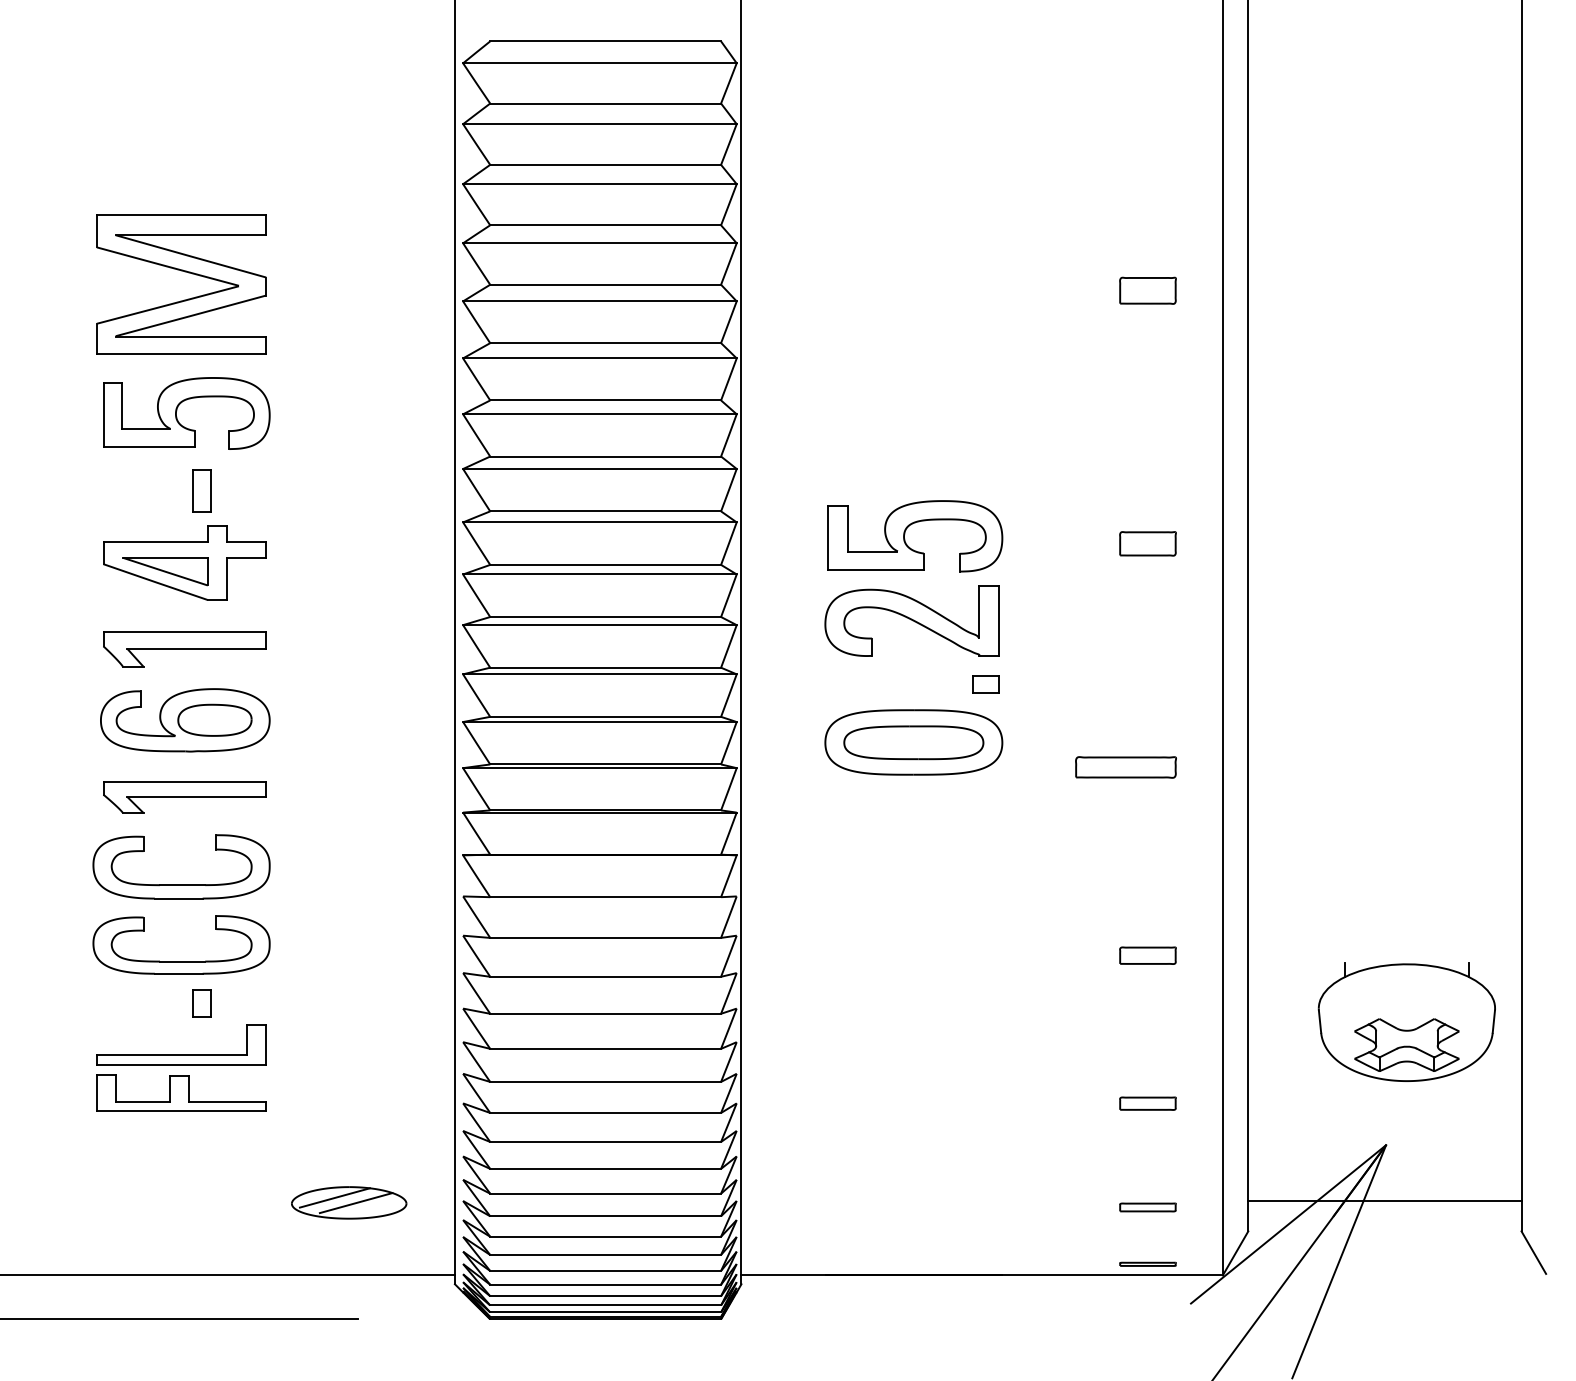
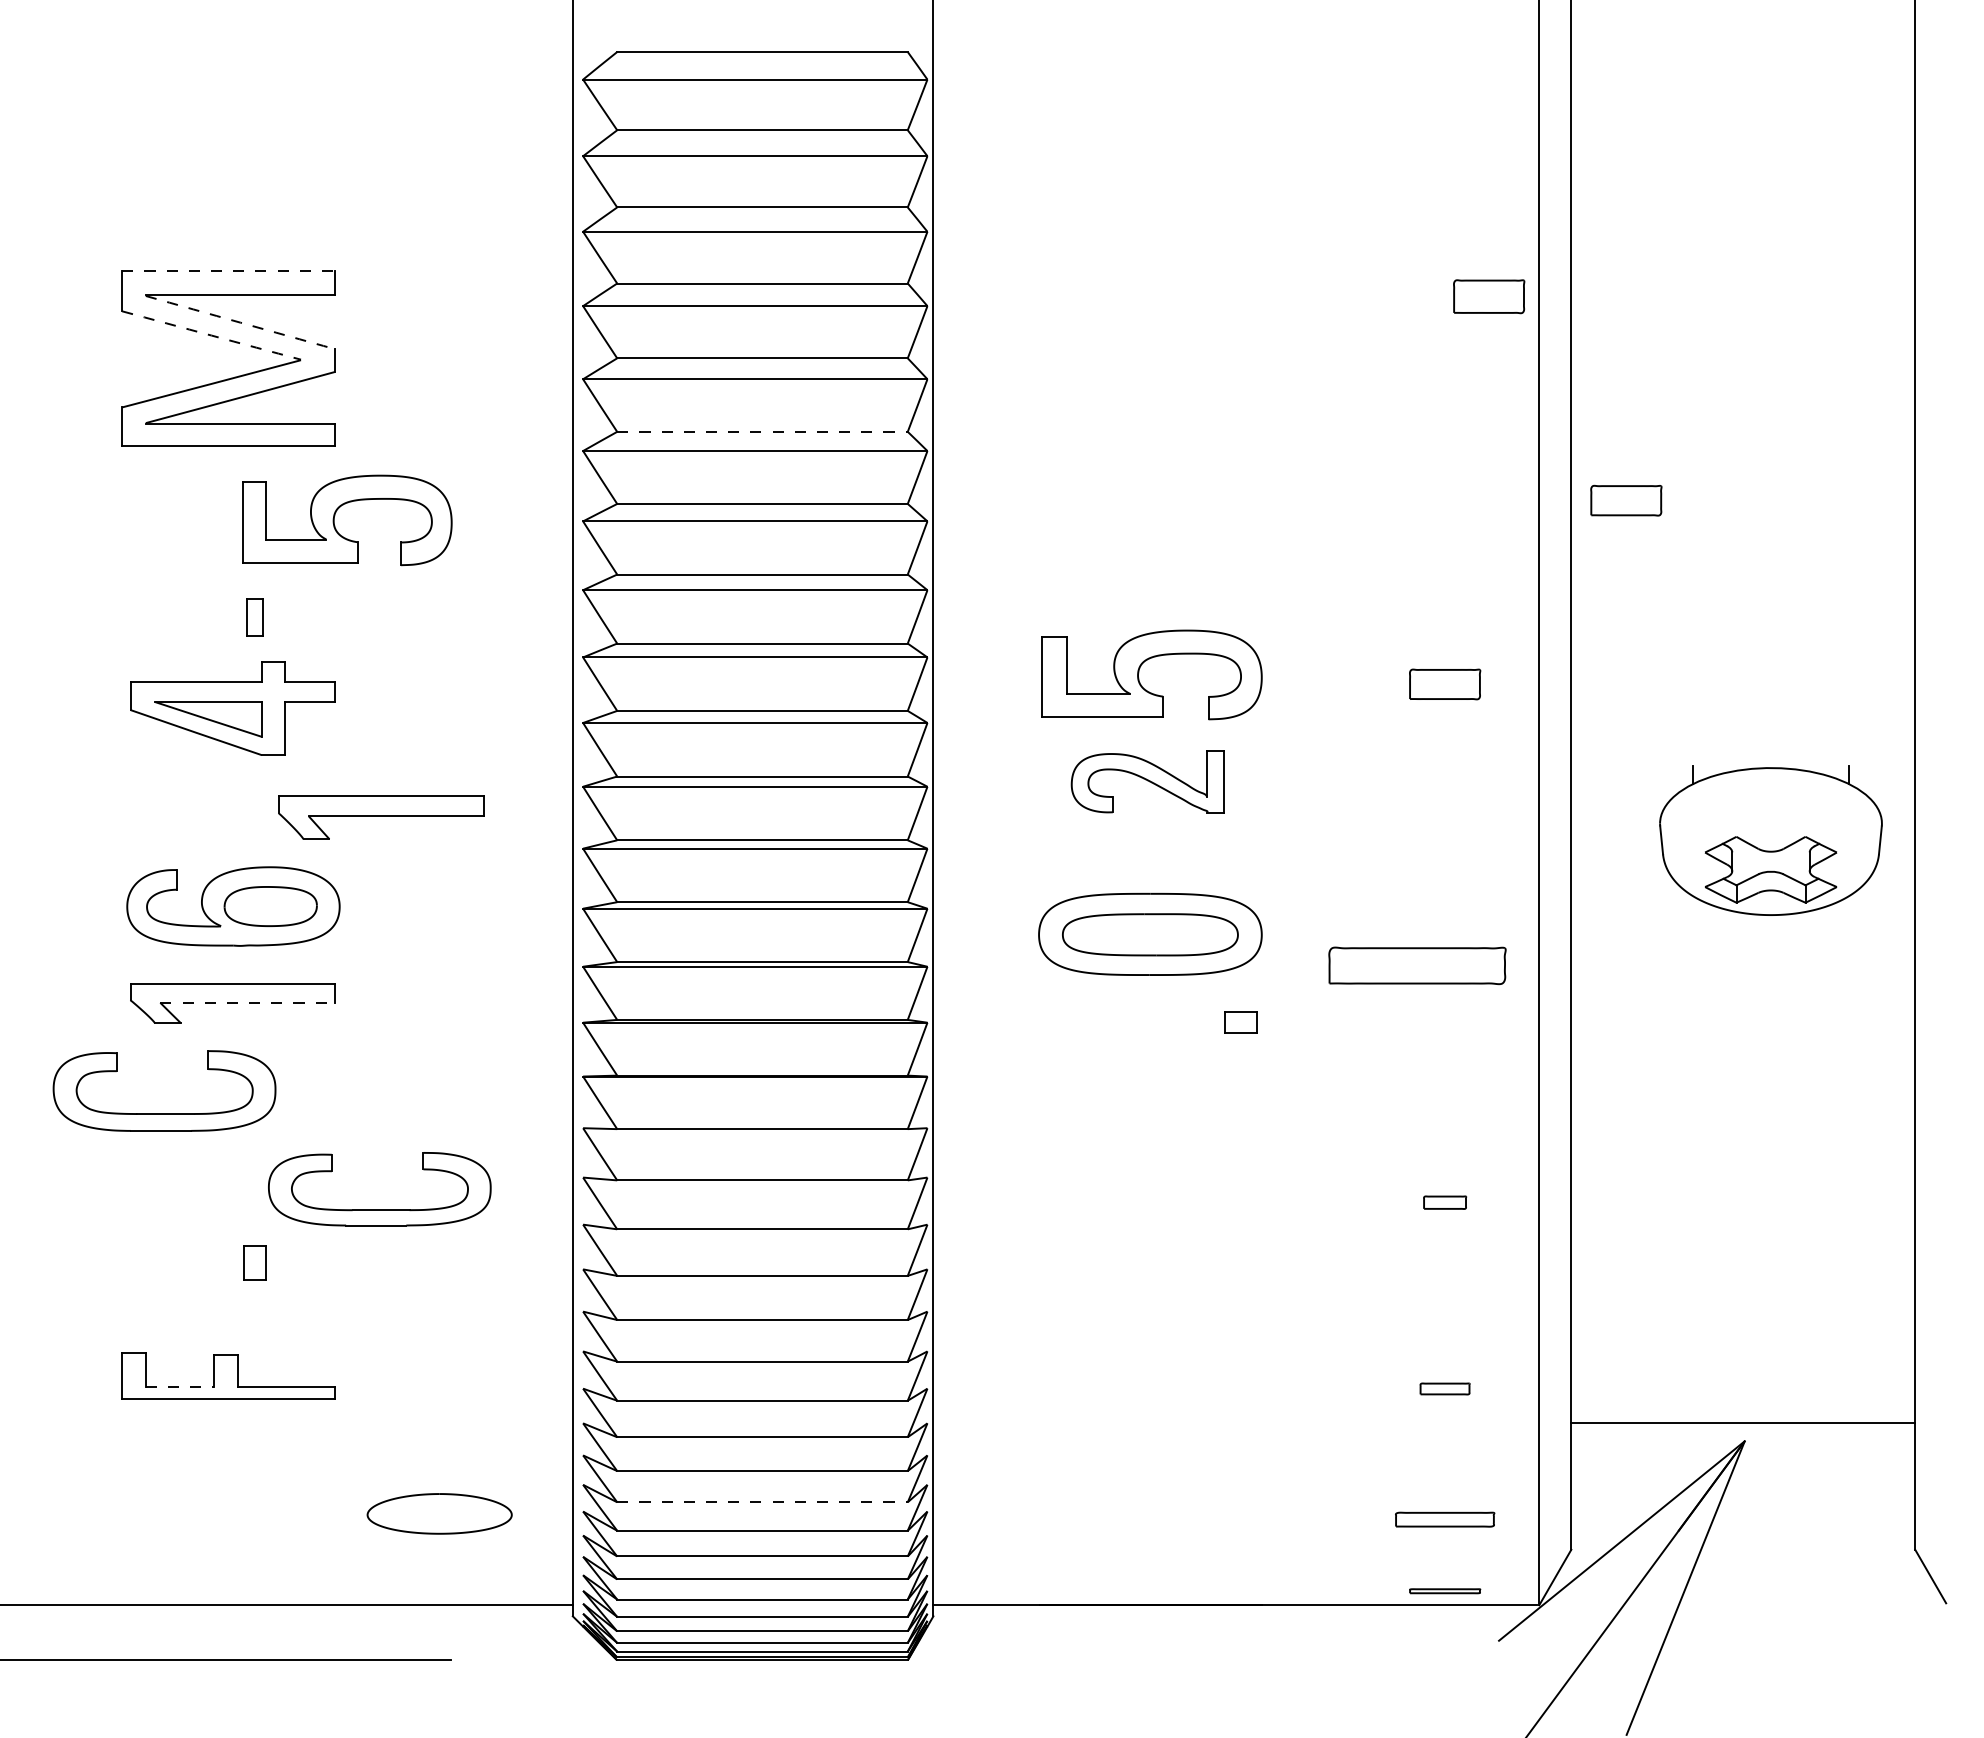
line: (181, 215) -> (228, 271), solid -> dashed
arc: (190, 256) -> (239, 322), solid -> dashed
arc: (167, 266) -> (211, 335), solid -> dashed
part: (1147, 290) -> (1488, 296), moved
line: (606, 343) -> (763, 432), solid -> dashed
part: (1291, 397) -> (1625, 500), added
part: (177, 410) -> (335, 516), moved
part: (201, 490) -> (253, 617), size x0.7
part: (911, 620) -> (1147, 780), size x0.7
part: (184, 649) -> (380, 817), moved
part: (985, 684) -> (1240, 1022), moved
part: (1125, 767) -> (1416, 965), size x1.4
line: (197, 796) -> (248, 1002), solid -> dashed
part: (181, 884) -> (164, 1113), moved
part: (1147, 955) -> (1444, 1202), size x0.6
part: (181, 961) -> (379, 1210), moved
part: (1406, 1021) -> (1770, 840), moved
part: (181, 1054) -> (228, 1327), removed
line: (143, 1102) -> (180, 1387), solid -> dashed
part: (1147, 1103) -> (1444, 1388), size x0.7
line: (606, 1193) -> (763, 1502), solid -> dashed
line: (334, 1197) -> (421, 1507), removed
line: (1384, 1200) -> (1742, 1422), moved
line: (355, 1203) -> (447, 1514), removed
part: (1147, 1207) -> (1444, 1519), size x1.4

